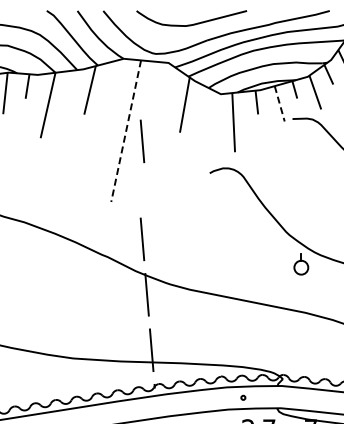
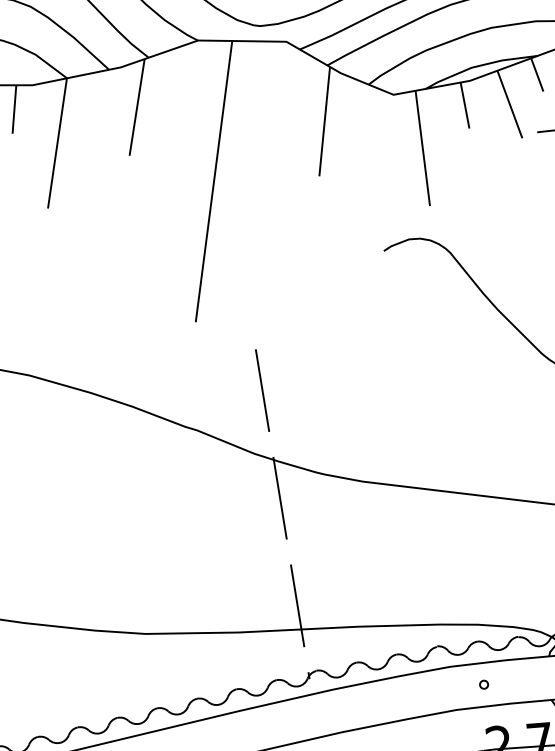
line: (279, 104) -> (509, 105), dashed -> solid
line: (126, 131) -> (214, 182), dashed -> solid
line: (142, 141) -> (247, 199), removed

